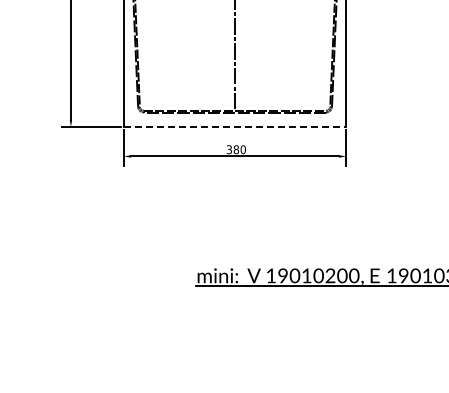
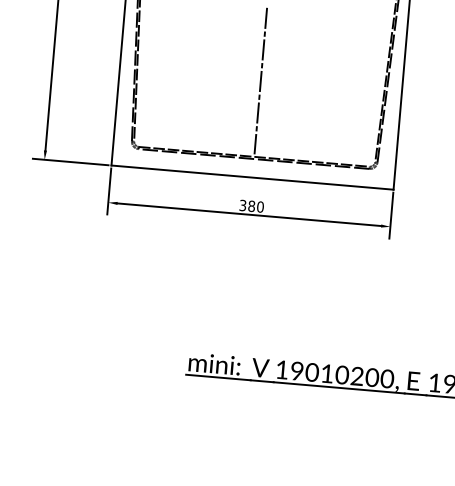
line: (235, 127) -> (253, 178), dashed -> solid

